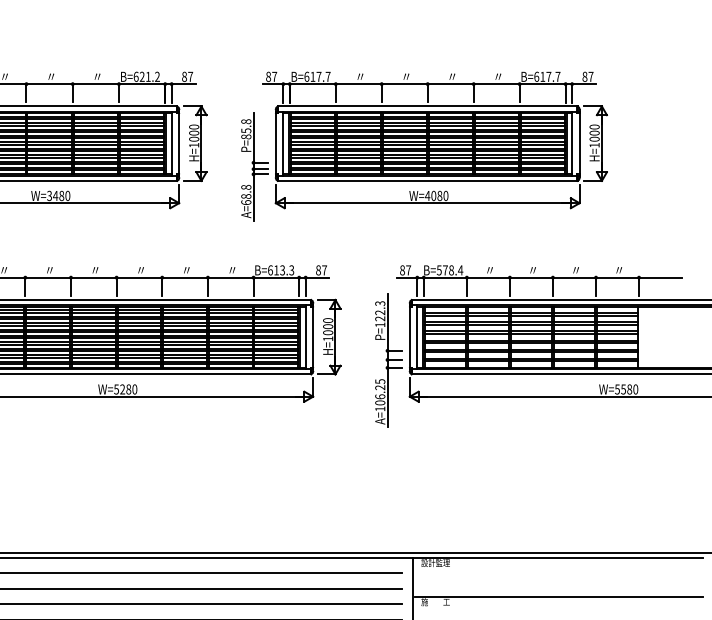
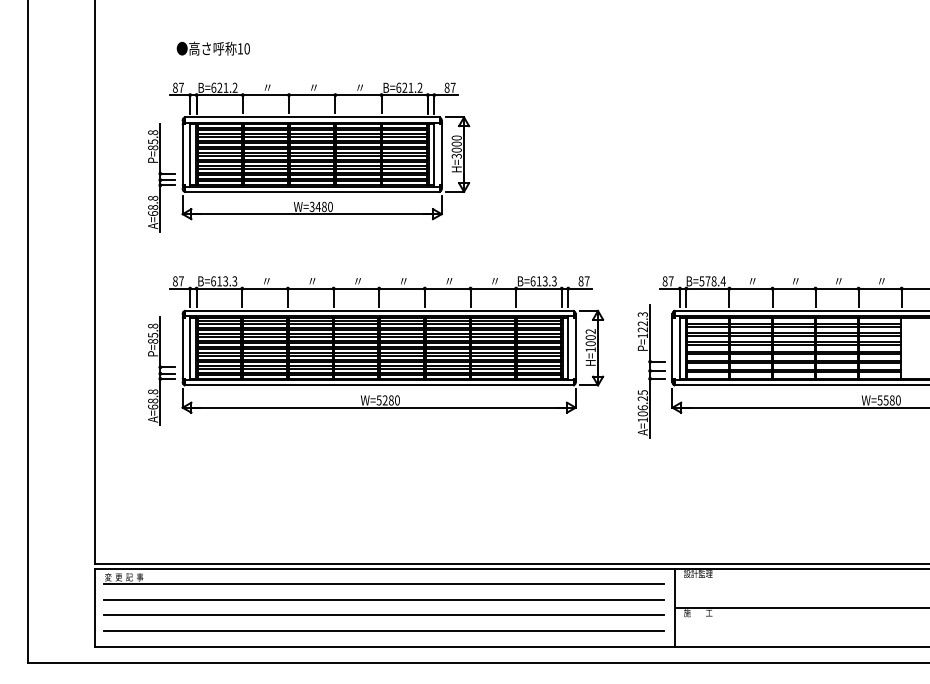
text: (193, 144) -> (456, 155), H=1000 -> H=3000
part: (423, 146) -> (686, 157), removed
text: (327, 320) -> (590, 331), H=1000 -> H=1002

